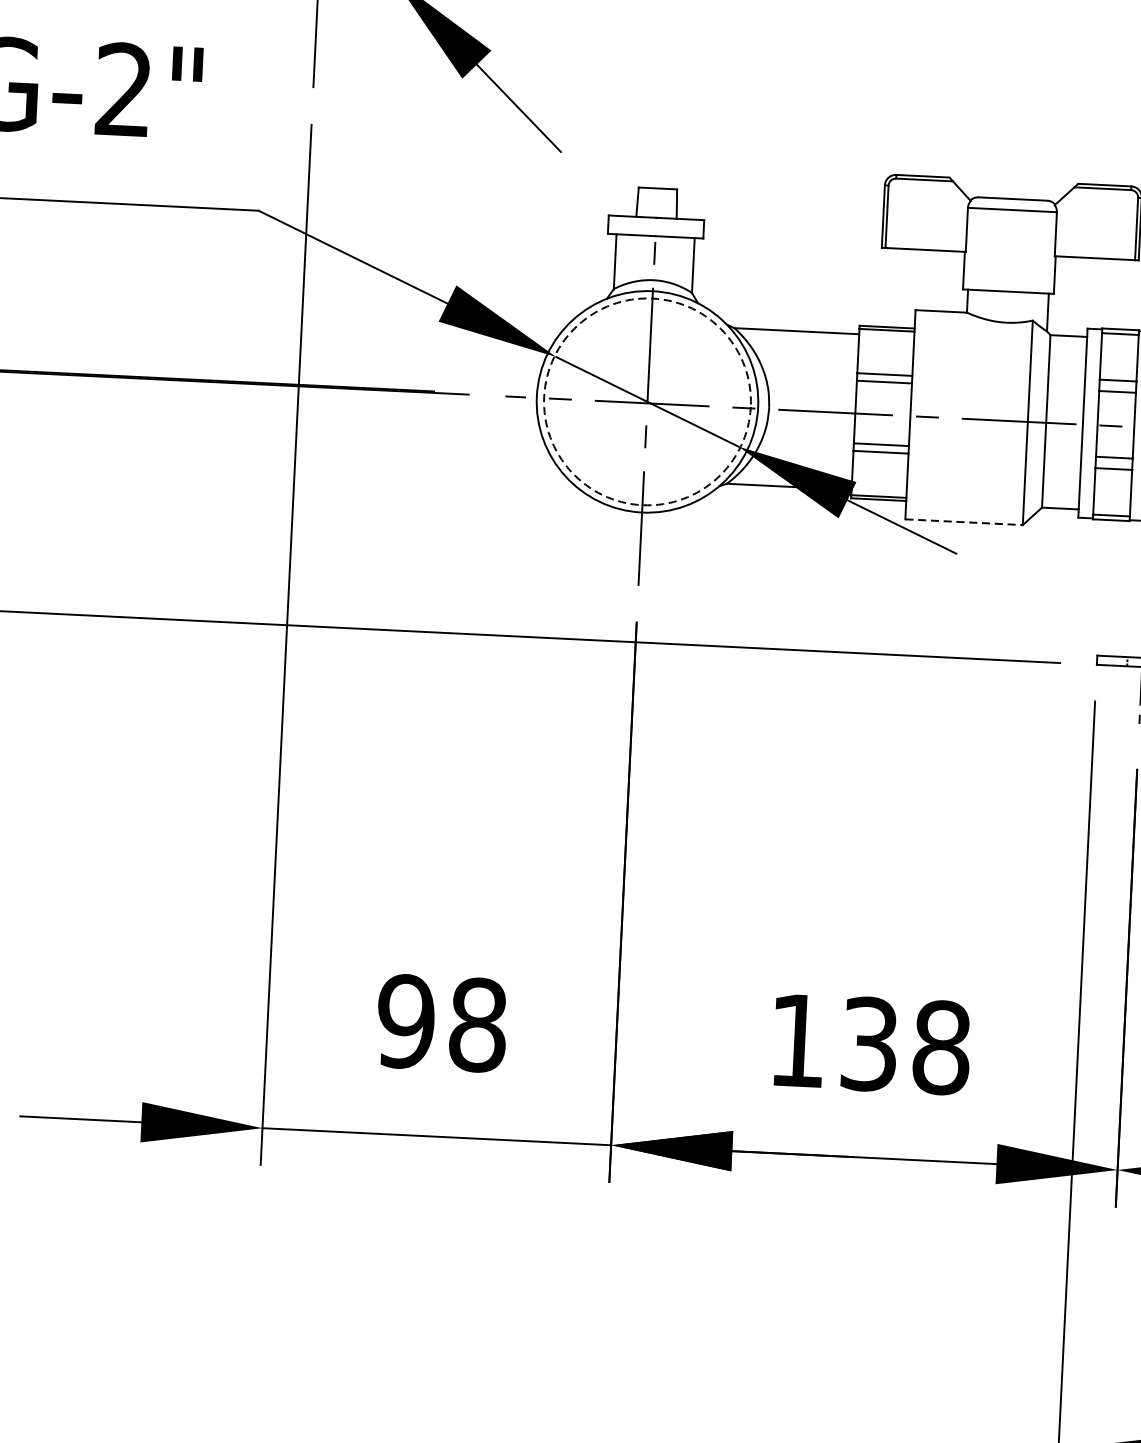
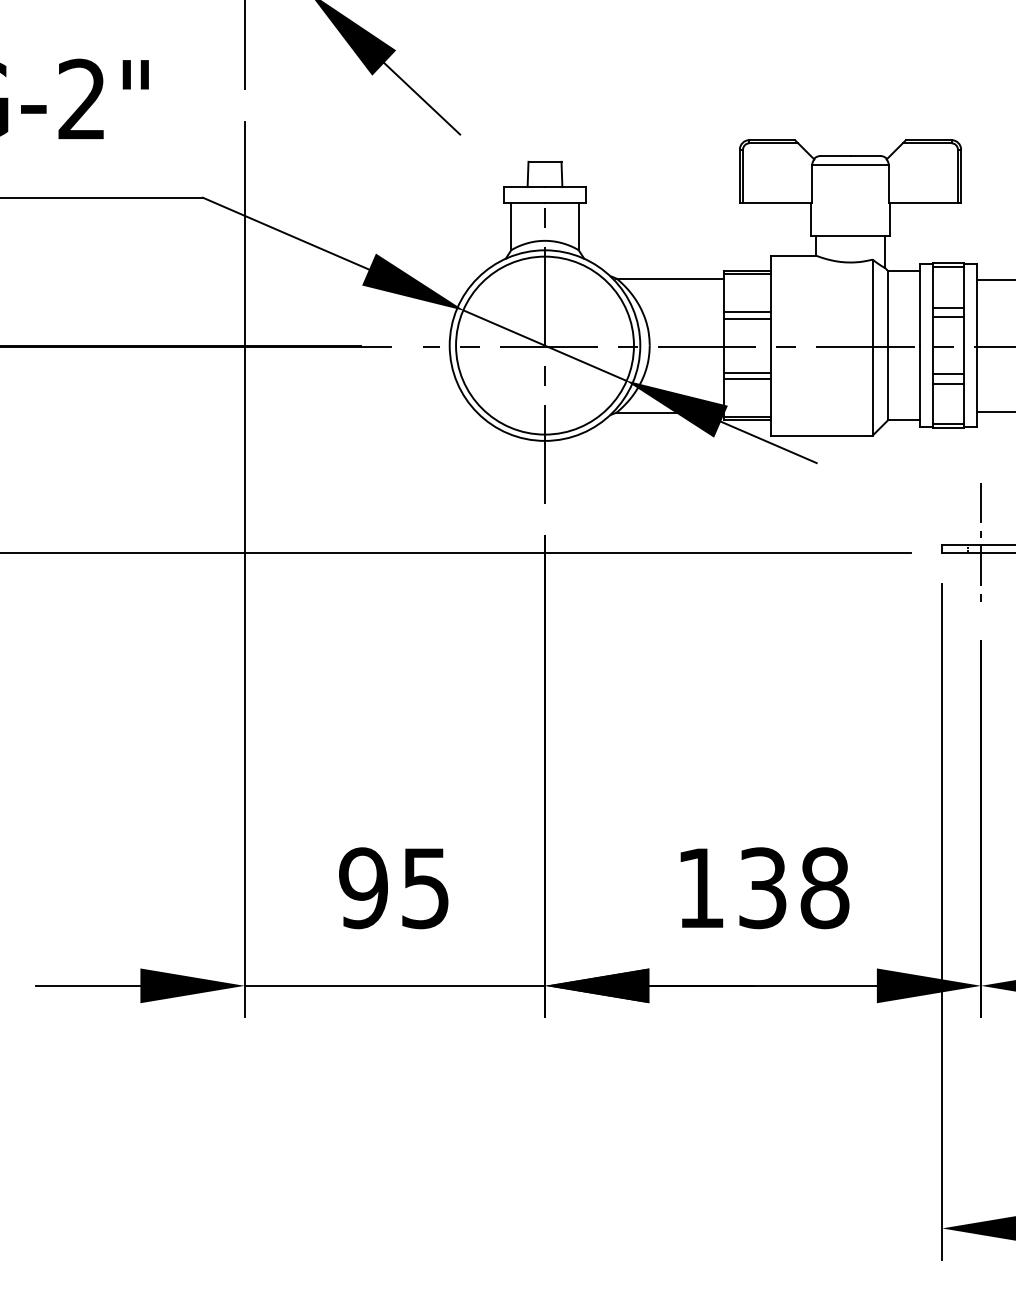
circle: (646, 401) -> (544, 345), dashed -> solid
line: (964, 521) -> (822, 435), dashed -> solid
text: (477, 1025) -> (425, 888), 98 -> 95

